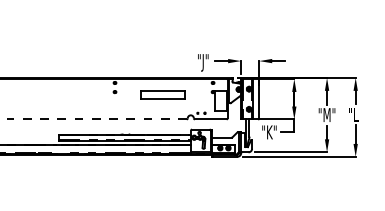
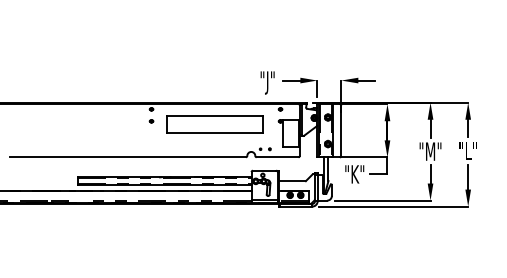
part: (162, 94) -> (214, 124), size x1.67
line: (97, 119) -> (128, 157), dashed -> solid

